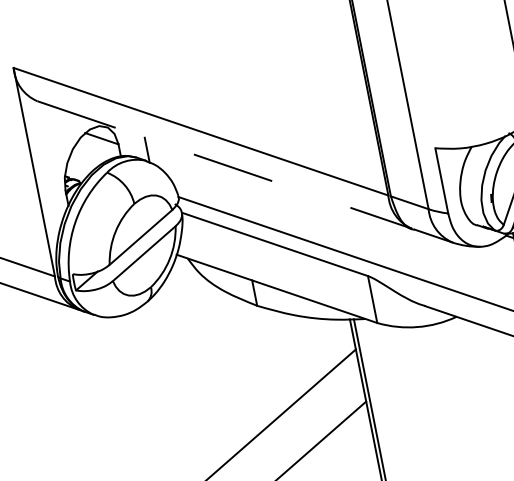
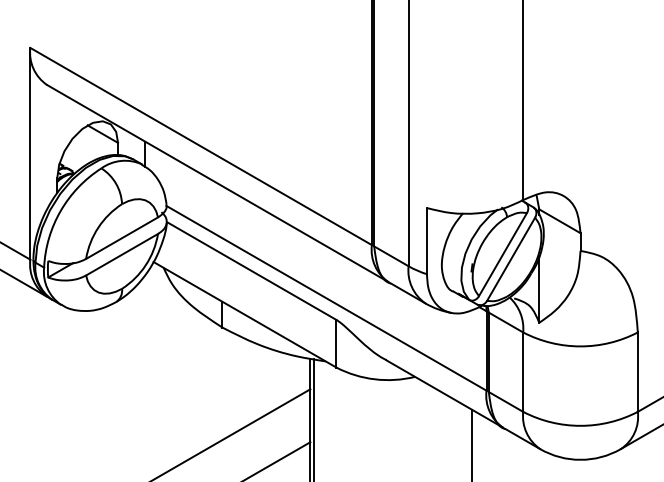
line: (225, 164) -> (218, 183), dashed -> solid

